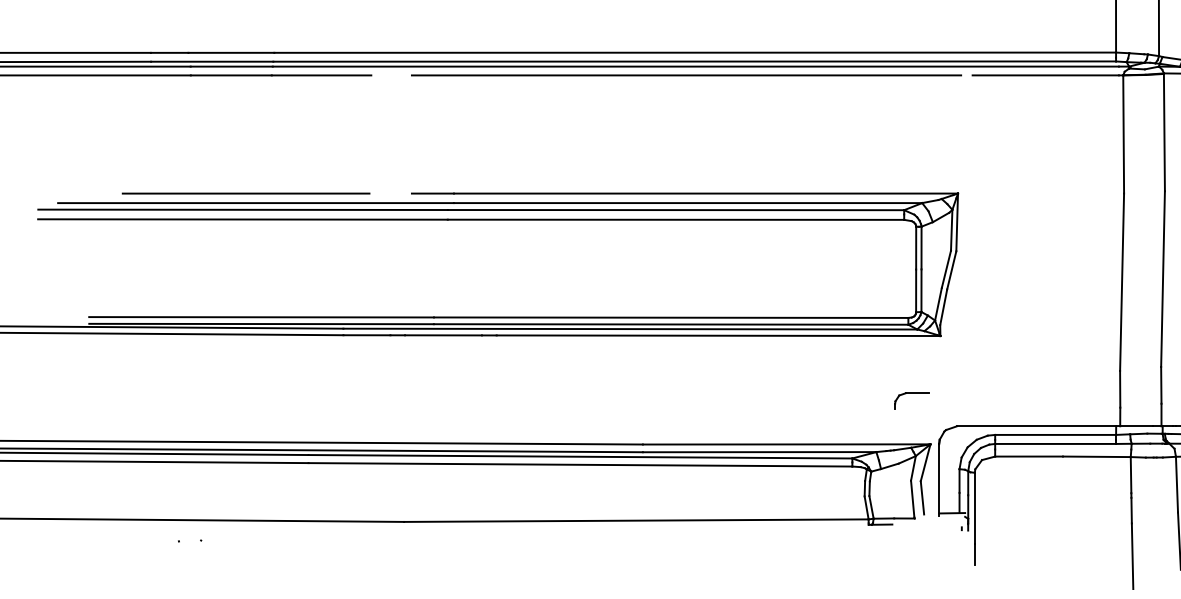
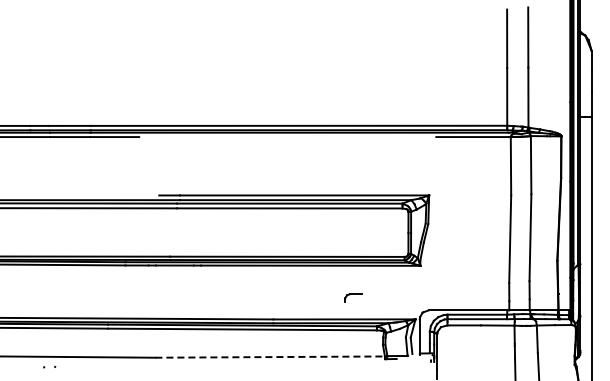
line: (685, 76) -> (294, 137), removed
line: (246, 193) -> (77, 195), removed
part: (912, 400) -> (353, 297), moved
line: (637, 521) -> (270, 357), solid -> dashed

